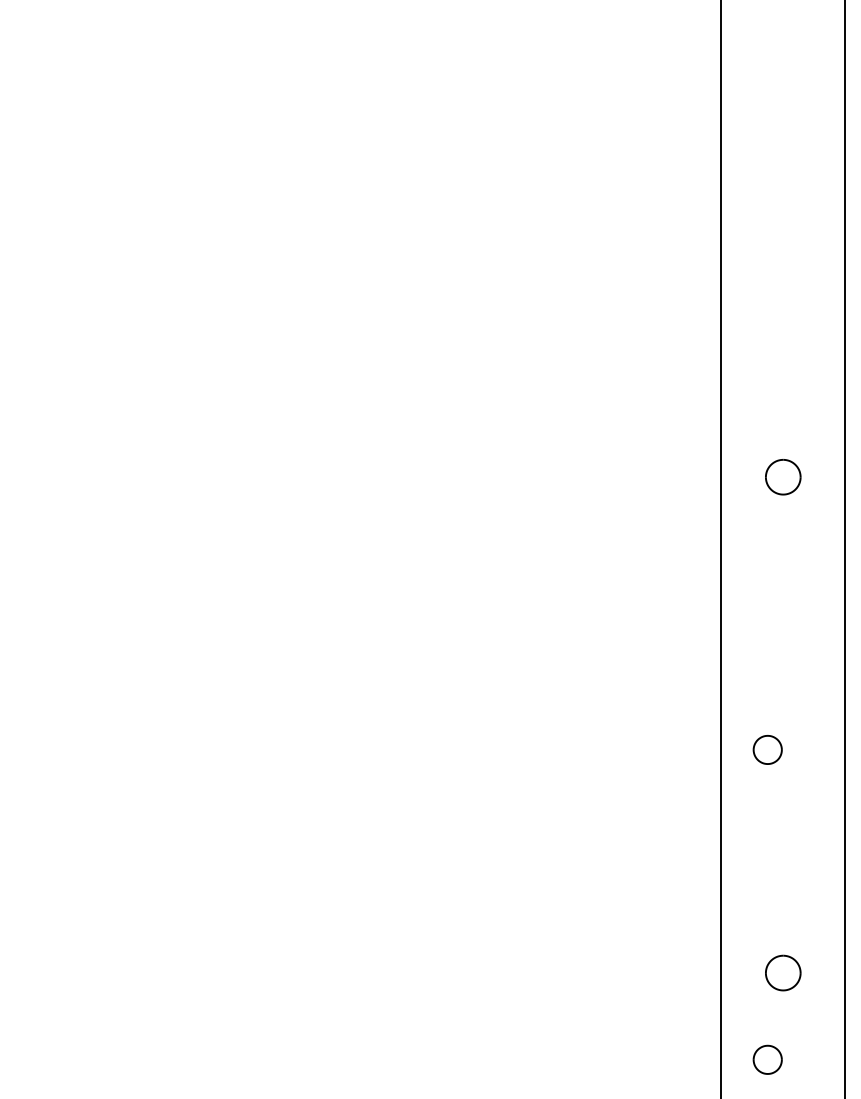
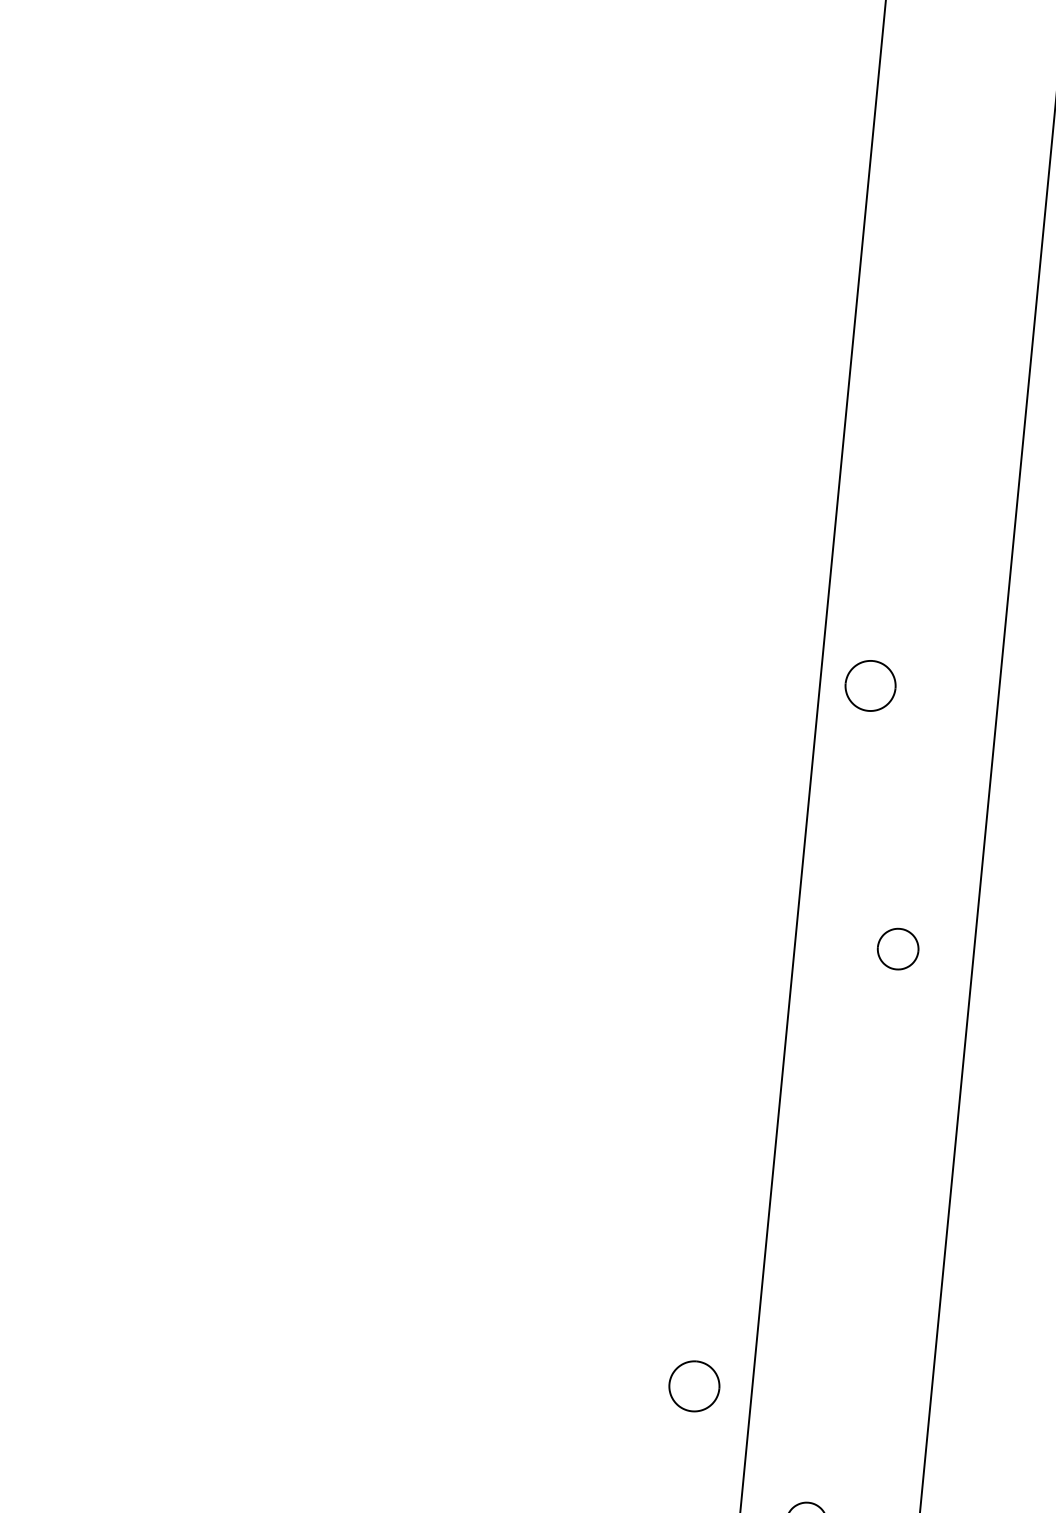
part: (783, 477) -> (870, 686), moved
part: (767, 749) -> (897, 948), moved
part: (783, 972) -> (694, 1385), moved

